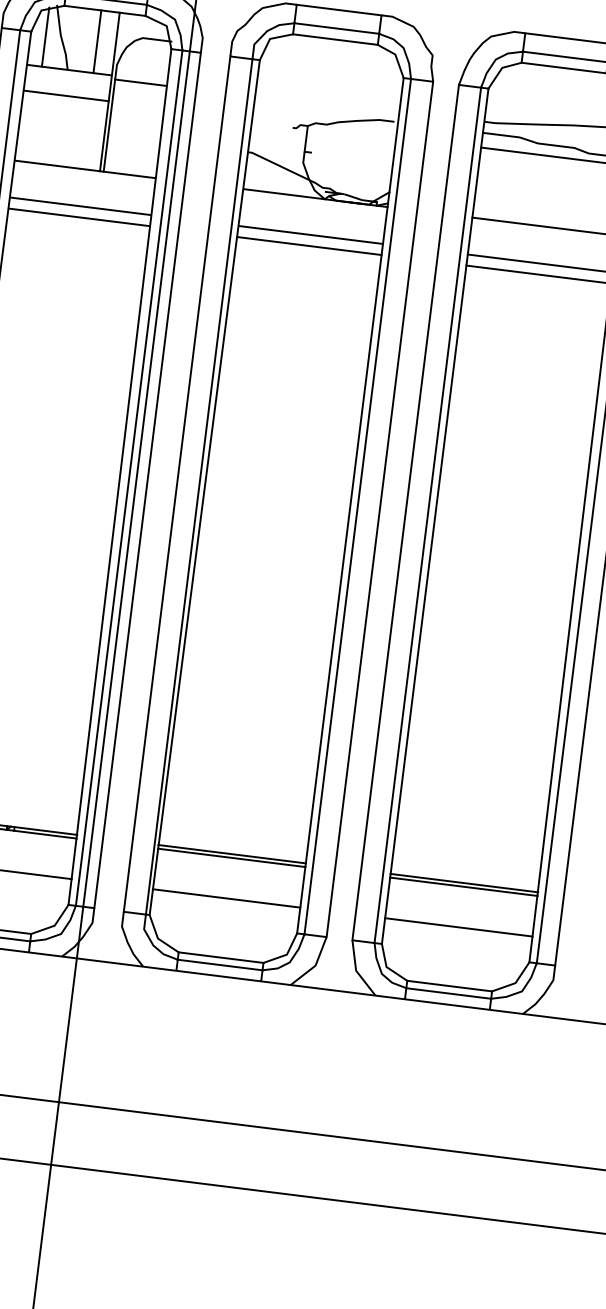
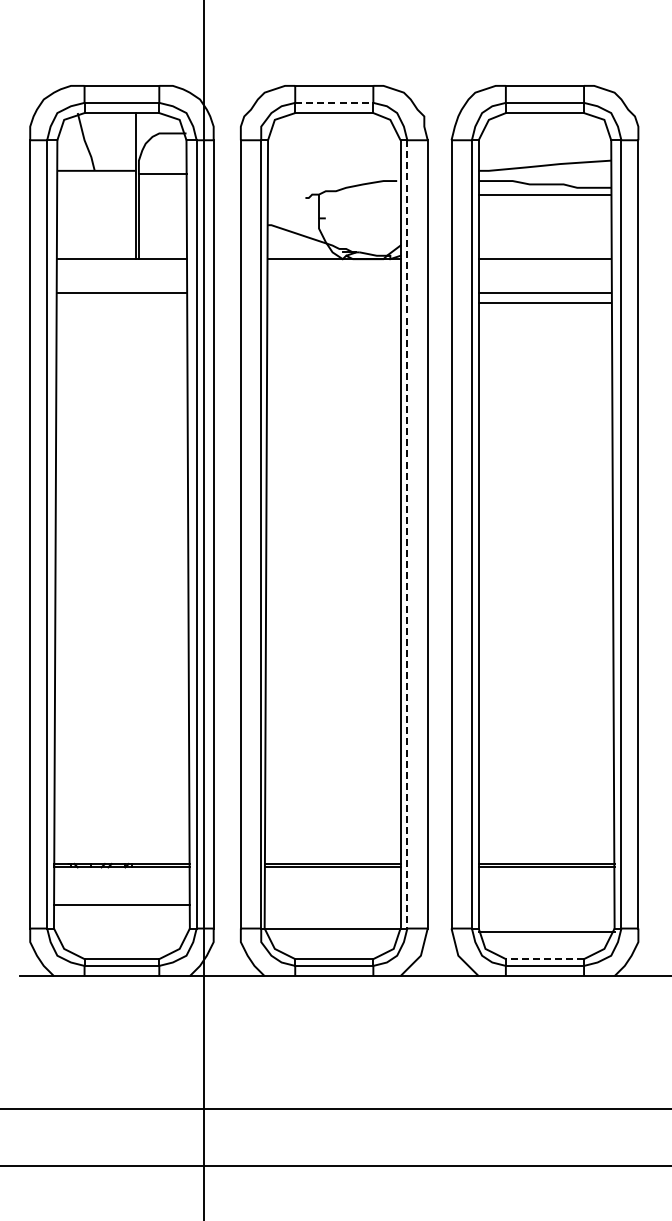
line: (337, 28) -> (334, 102), solid -> dashed
line: (45, 36) -> (70, 143), removed
line: (97, 41) -> (118, 141), removed
line: (66, 95) -> (96, 194), removed
line: (78, 217) -> (121, 303), removed
line: (311, 235) -> (334, 293), removed
line: (309, 246) -> (334, 303), removed
line: (357, 506) -> (407, 534), solid -> dashed
line: (226, 898) -> (332, 928), moved
line: (458, 927) -> (546, 931), moved
line: (449, 986) -> (544, 959), solid -> dashed

